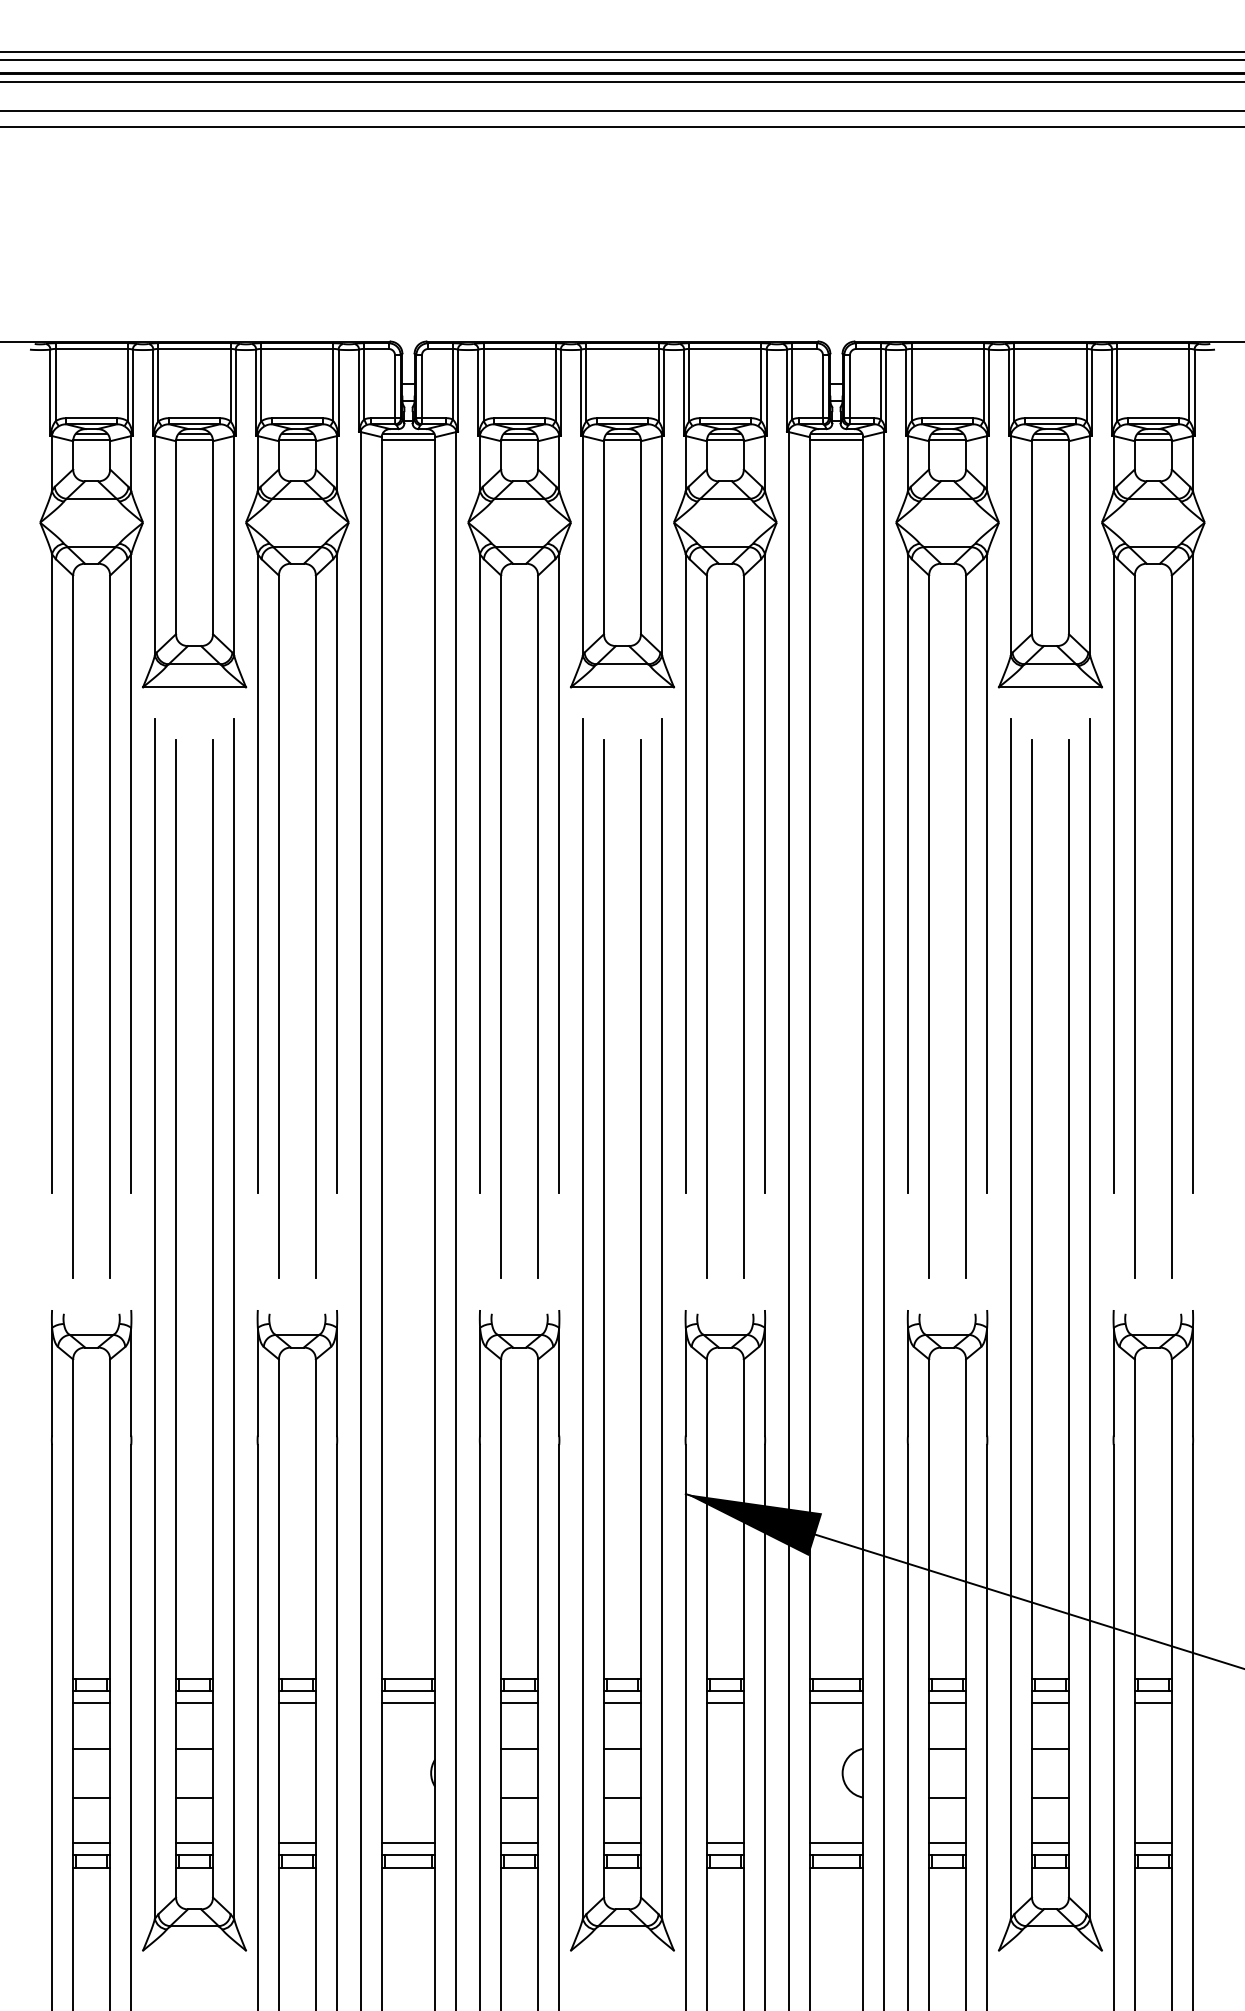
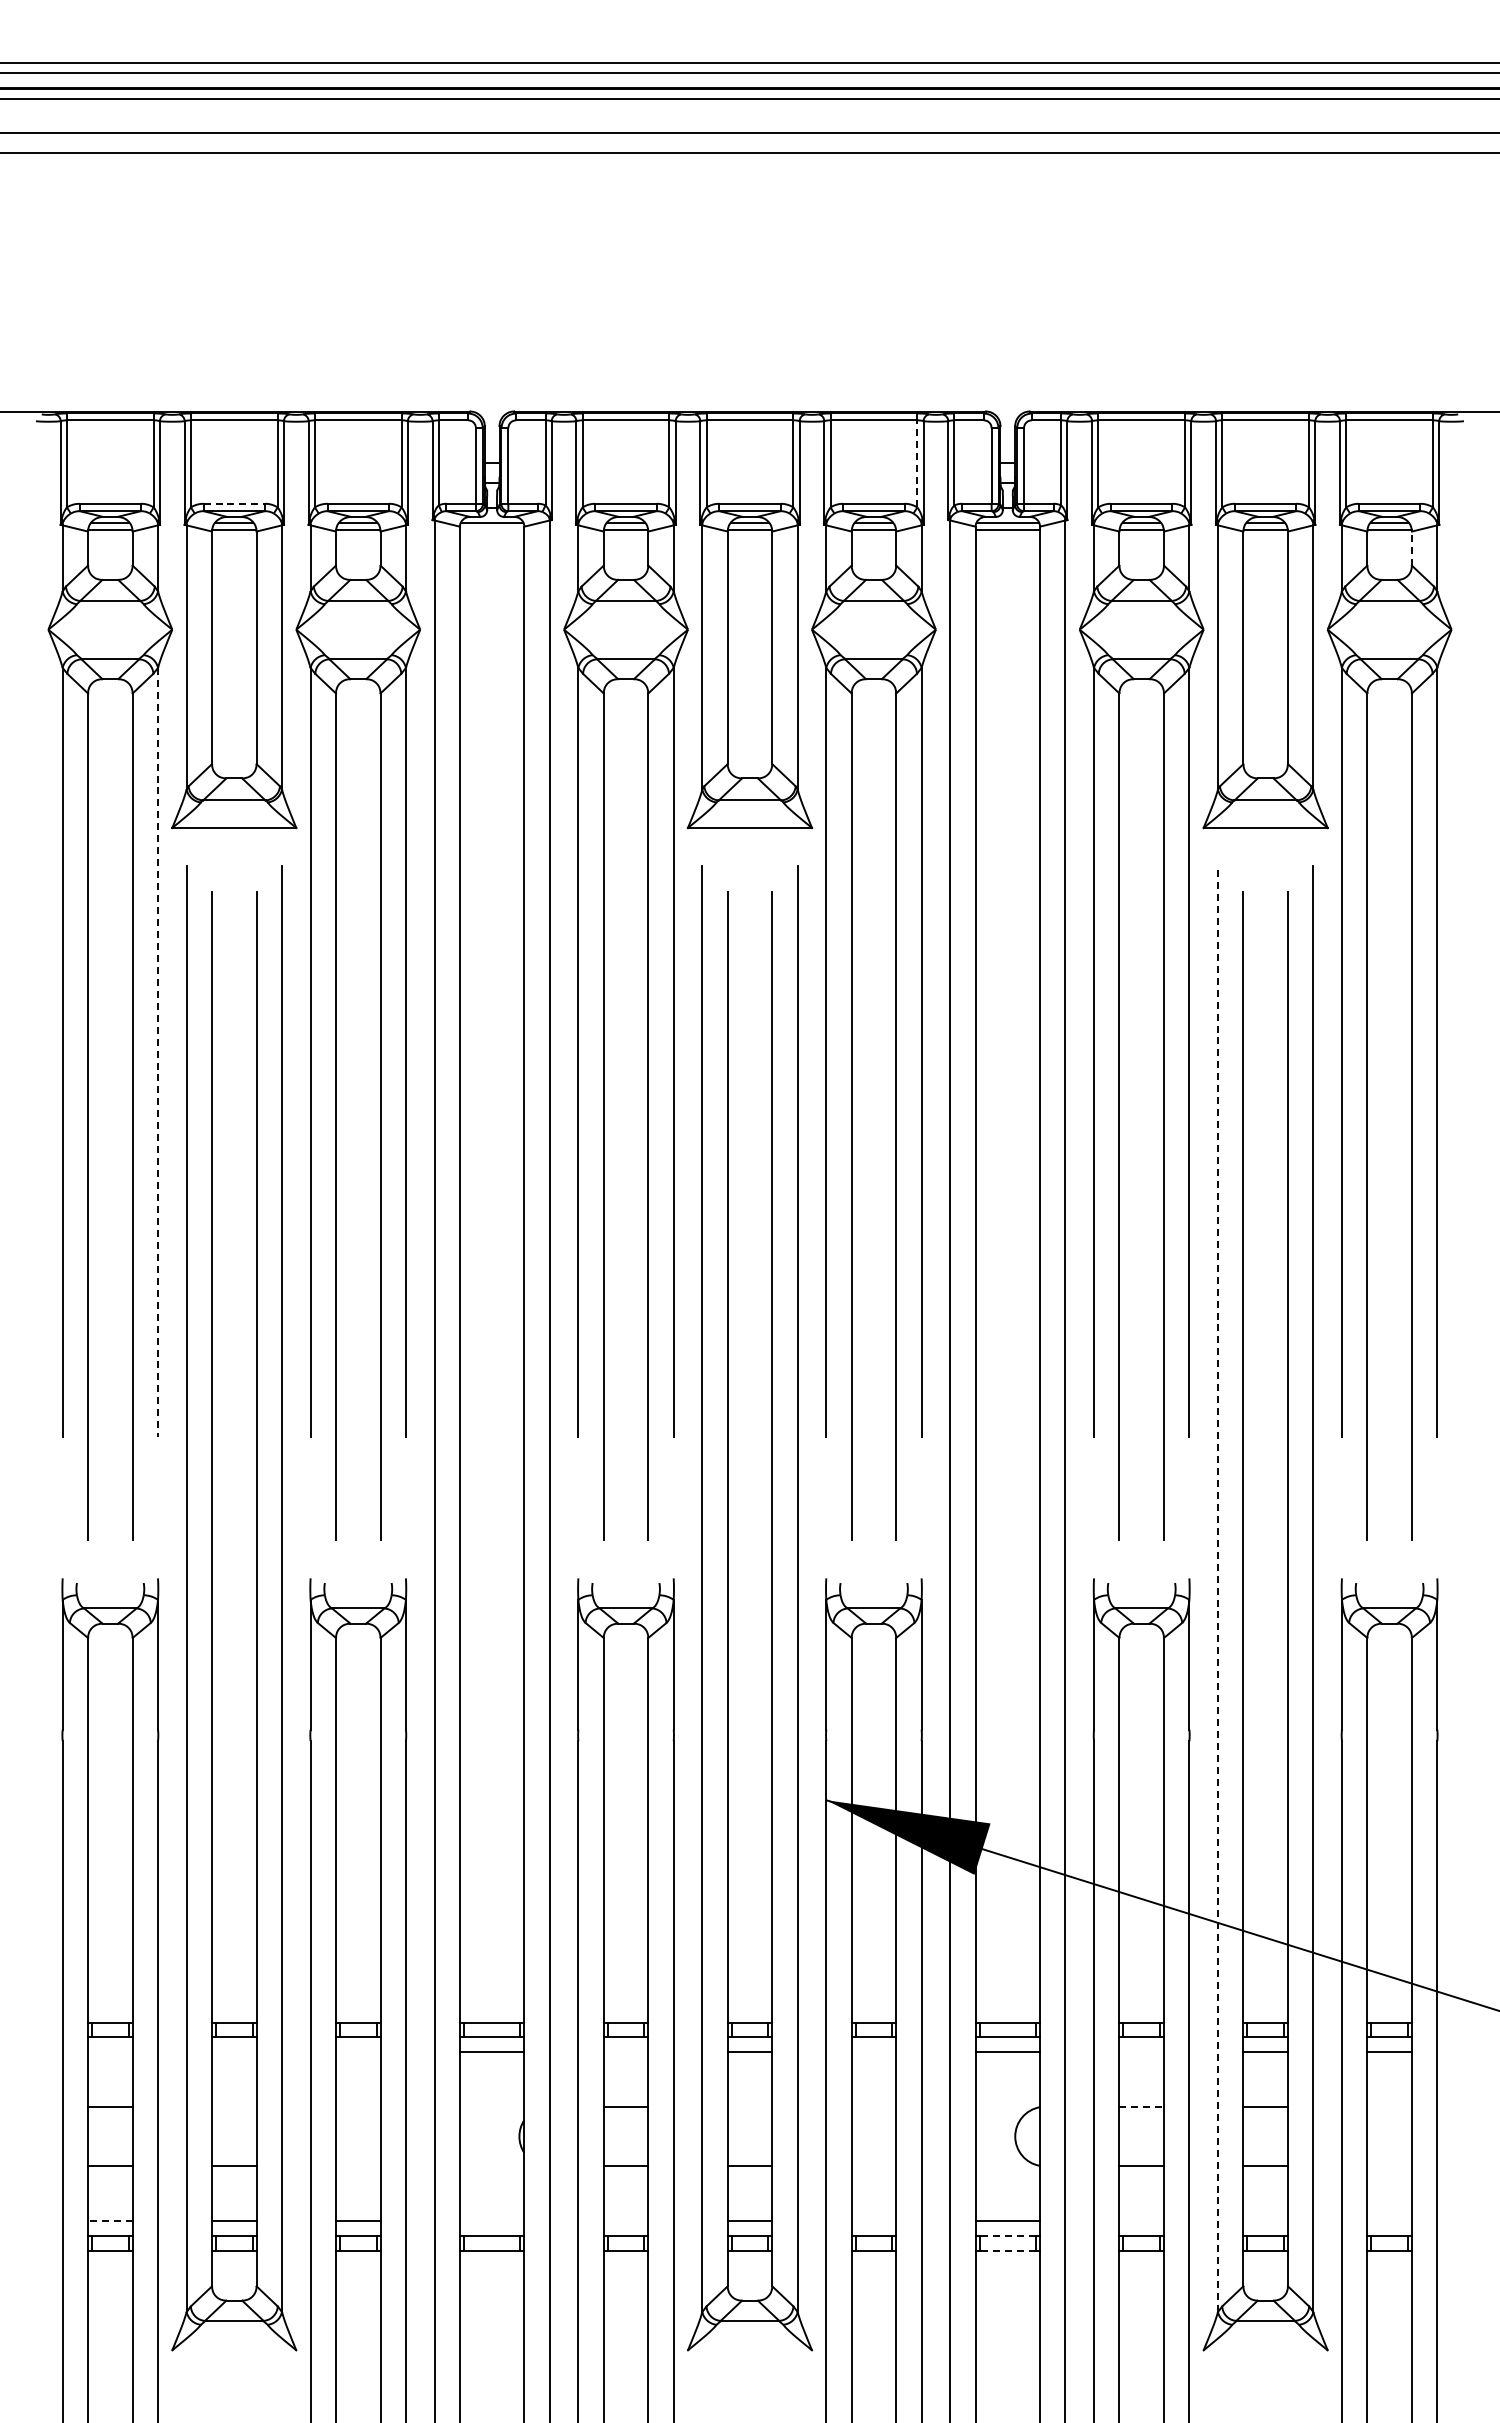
line: (761, 384) -> (917, 463), solid -> dashed
line: (194, 417) -> (234, 503), solid -> dashed
line: (407, 440) -> (491, 530), removed
line: (1171, 455) -> (1411, 548), solid -> dashed
line: (131, 873) -> (158, 1052), solid -> dashed
line: (1010, 1319) -> (1217, 1589), solid -> dashed
line: (91, 1703) -> (110, 2052), removed
line: (194, 1703) -> (234, 2052), removed
line: (296, 1703) -> (357, 2052), removed
line: (519, 1703) -> (625, 2052), removed
line: (724, 1703) -> (873, 2052), removed
line: (947, 1703) -> (1141, 2052), removed
line: (194, 1748) -> (234, 2106), removed
line: (622, 1748) -> (749, 2106), removed
line: (948, 1748) -> (1142, 2106), solid -> dashed
line: (90, 1842) -> (109, 2220), solid -> dashed
line: (407, 1842) -> (491, 2220), removed
line: (519, 1842) -> (625, 2220), removed
line: (724, 1842) -> (873, 2220), removed
line: (947, 1842) -> (1141, 2220), removed
line: (1050, 1842) -> (1265, 2220), removed
line: (1153, 1842) -> (1389, 2220), removed
line: (836, 1855) -> (1007, 2235), solid -> dashed
line: (836, 1867) -> (1007, 2250), solid -> dashed

